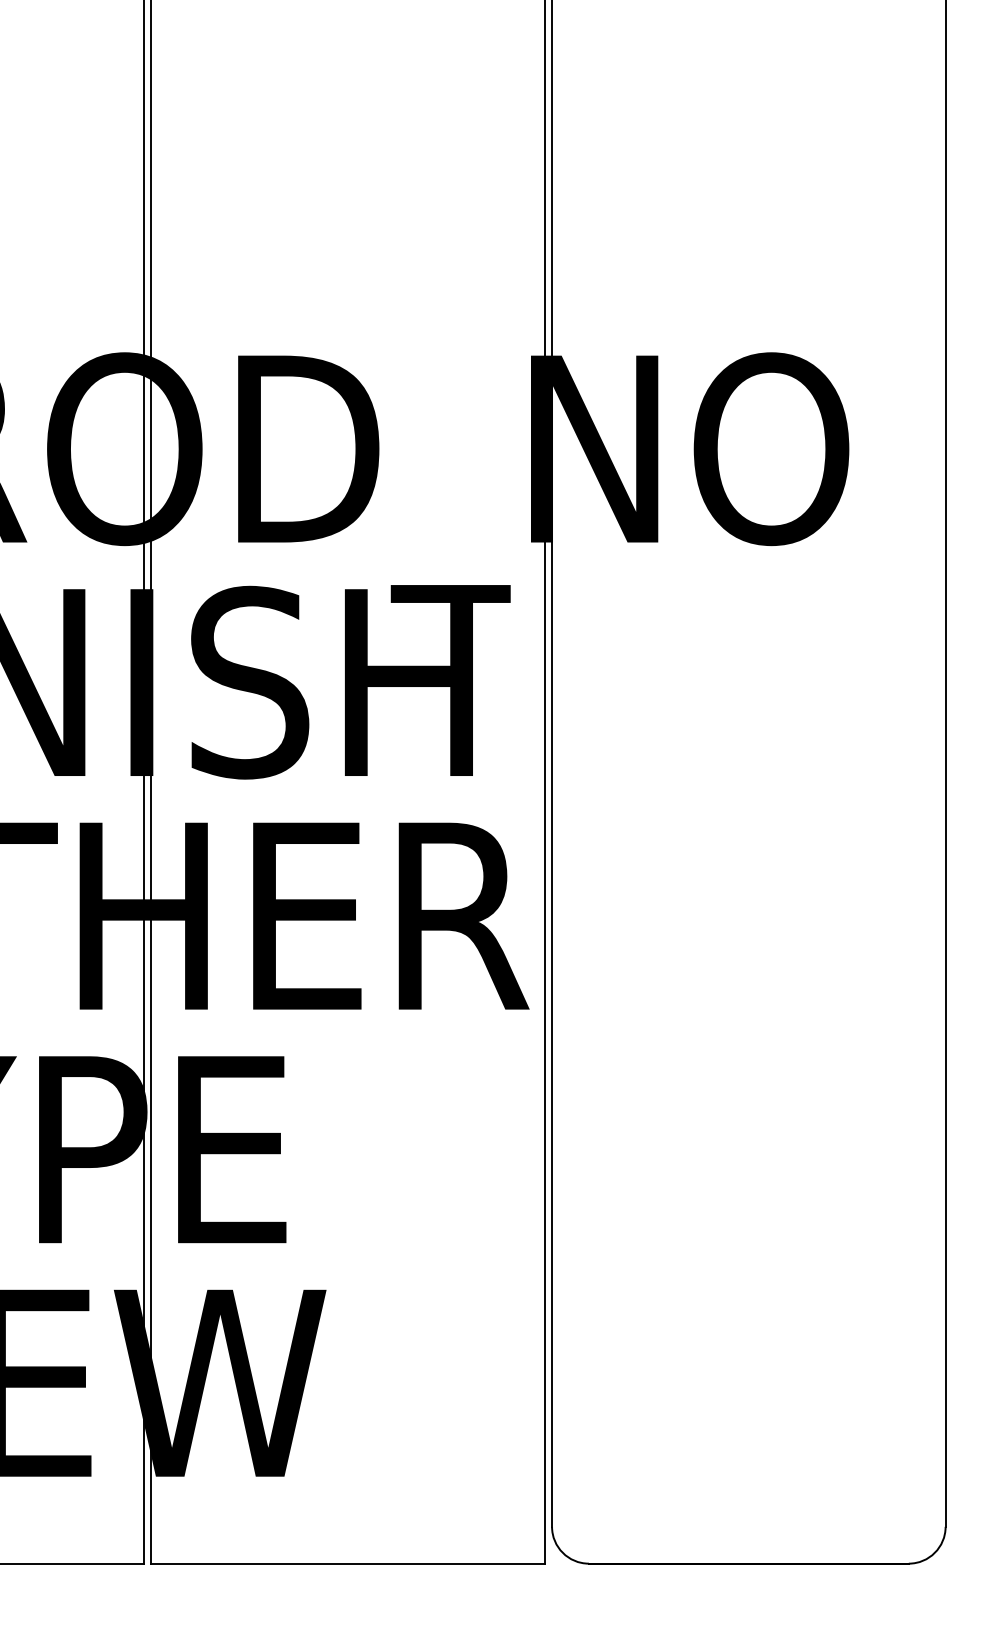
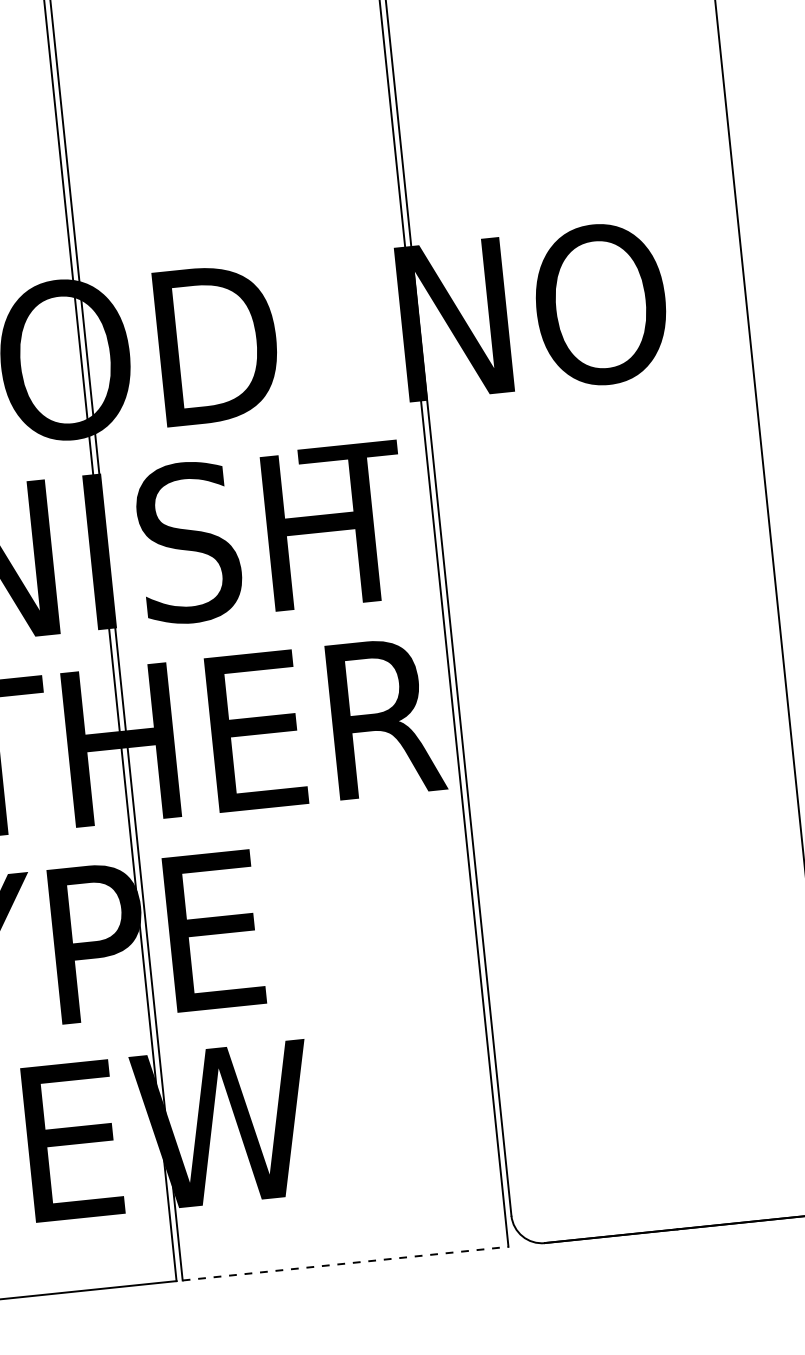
line: (347, 1563) -> (345, 1263), solid -> dashed

